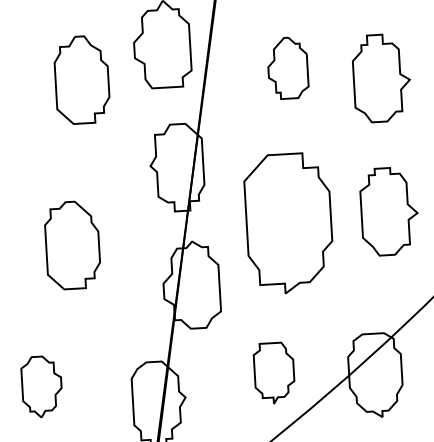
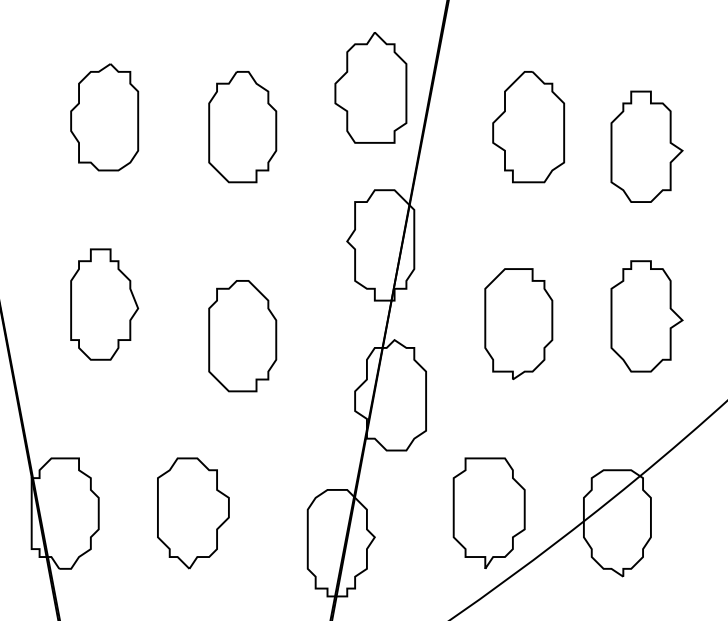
part: (287, 68) -> (528, 127), size x1.43
part: (81, 80) -> (242, 127), moved
part: (288, 222) -> (518, 323), size x0.62
part: (273, 372) -> (488, 512), size x1.43
part: (42, 387) -> (193, 513), size x1.43

